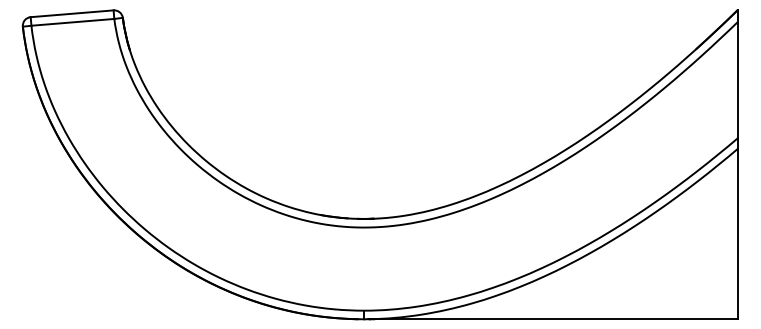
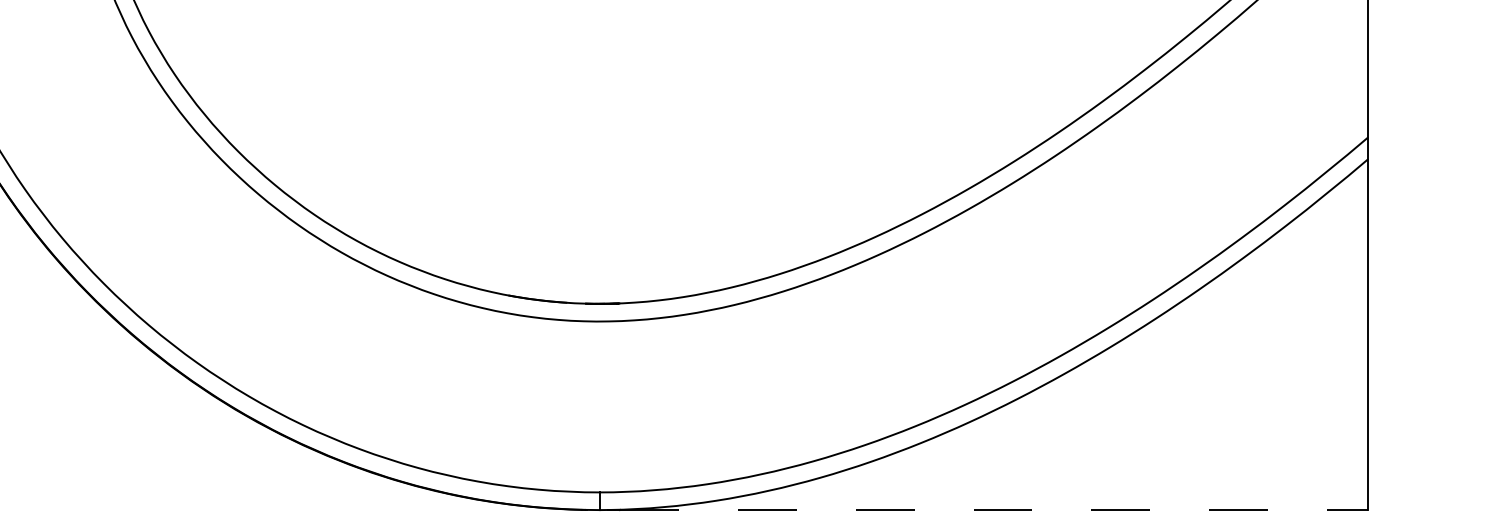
line: (556, 319) -> (994, 510), solid -> dashed

